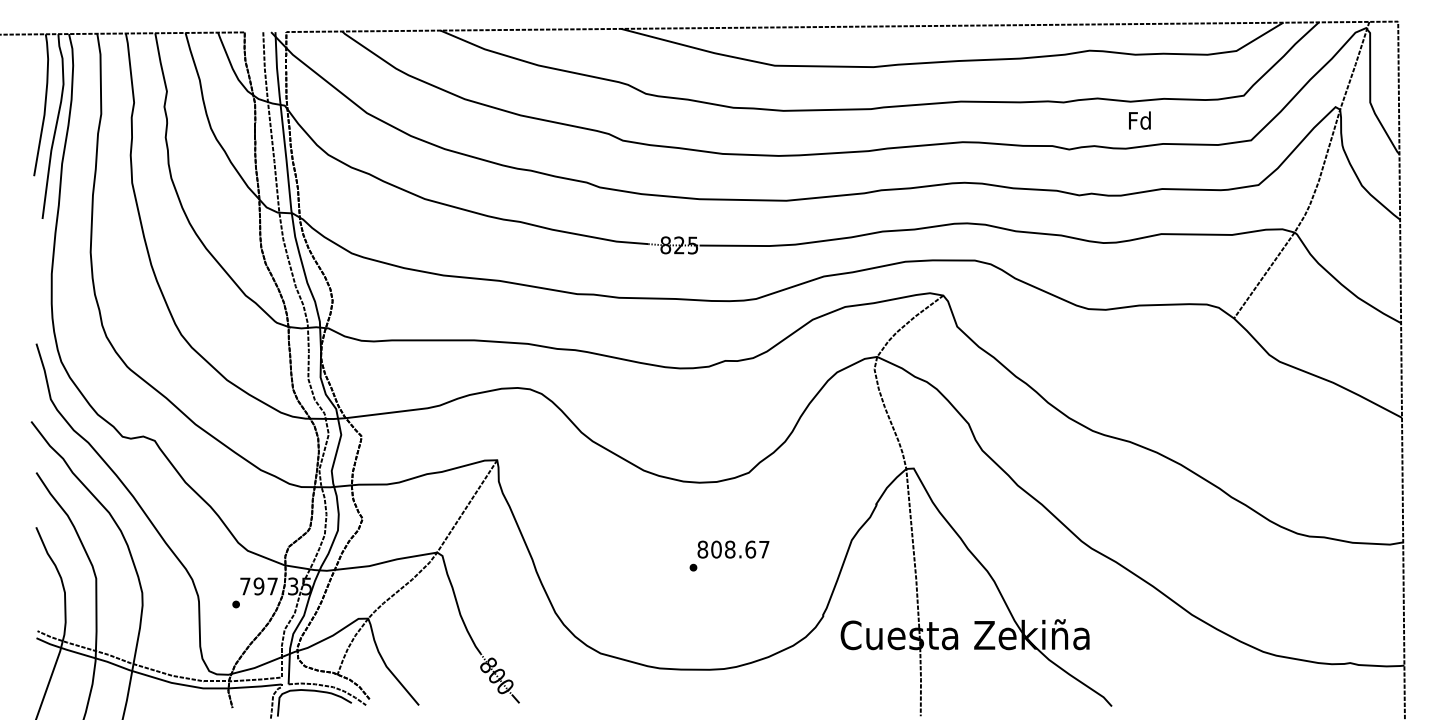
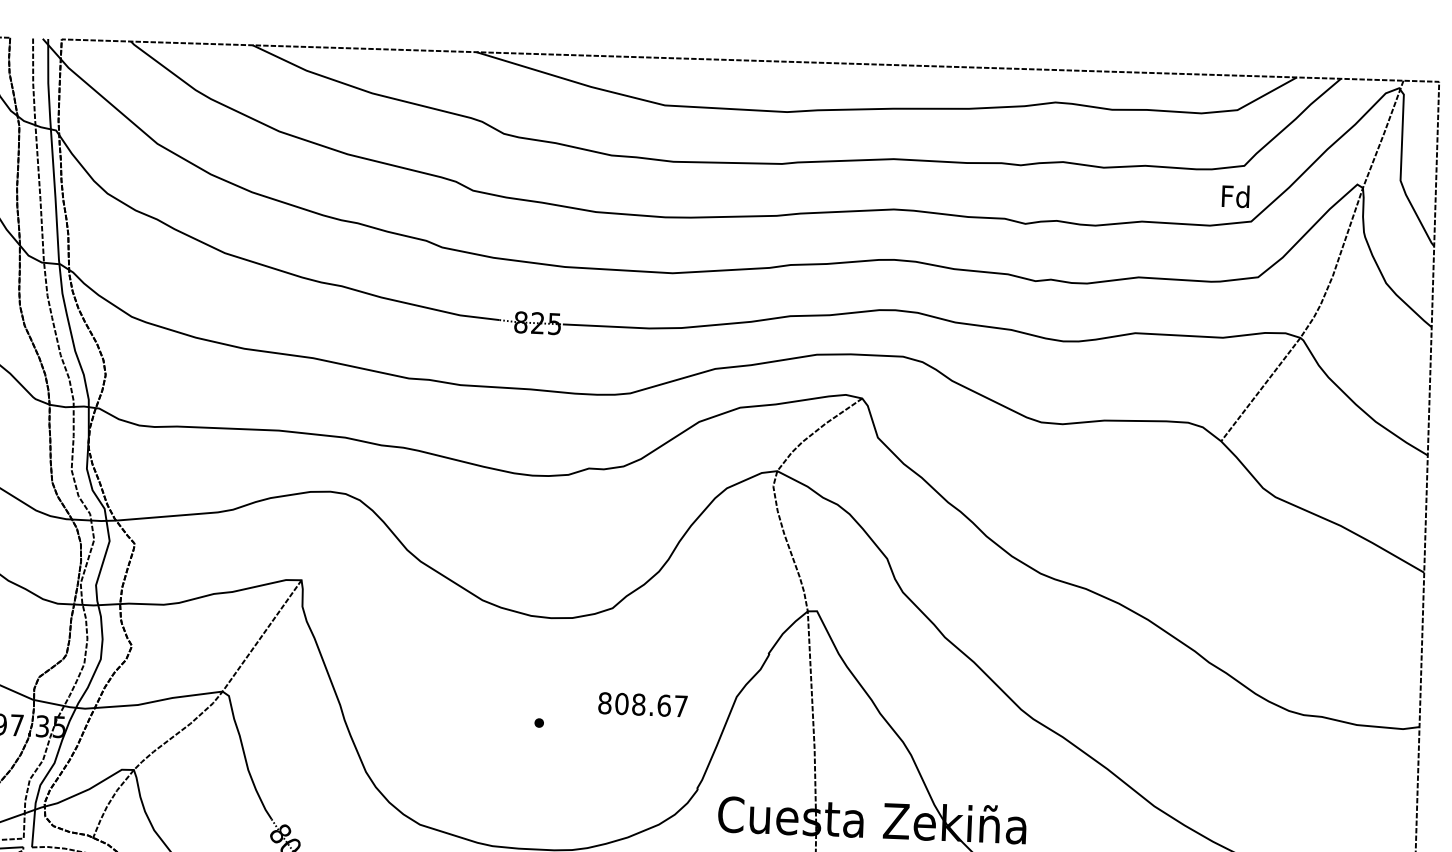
text: (1139, 120) -> (1235, 196), moved
text: (733, 549) -> (642, 704), moved

